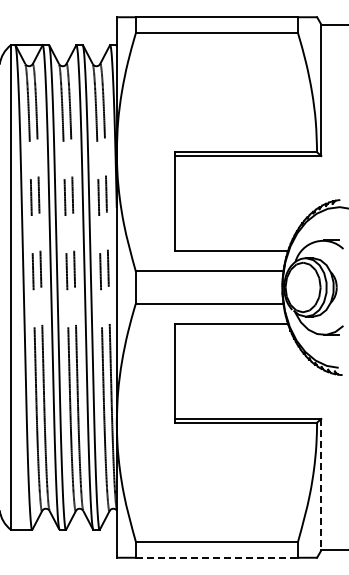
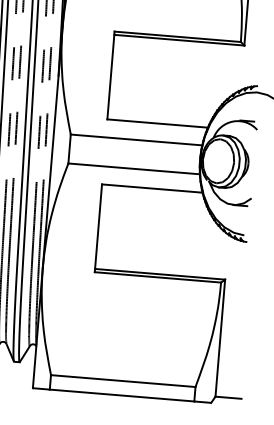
line: (321, 484) -> (220, 337), dashed -> solid
line: (217, 557) -> (122, 395), dashed -> solid

